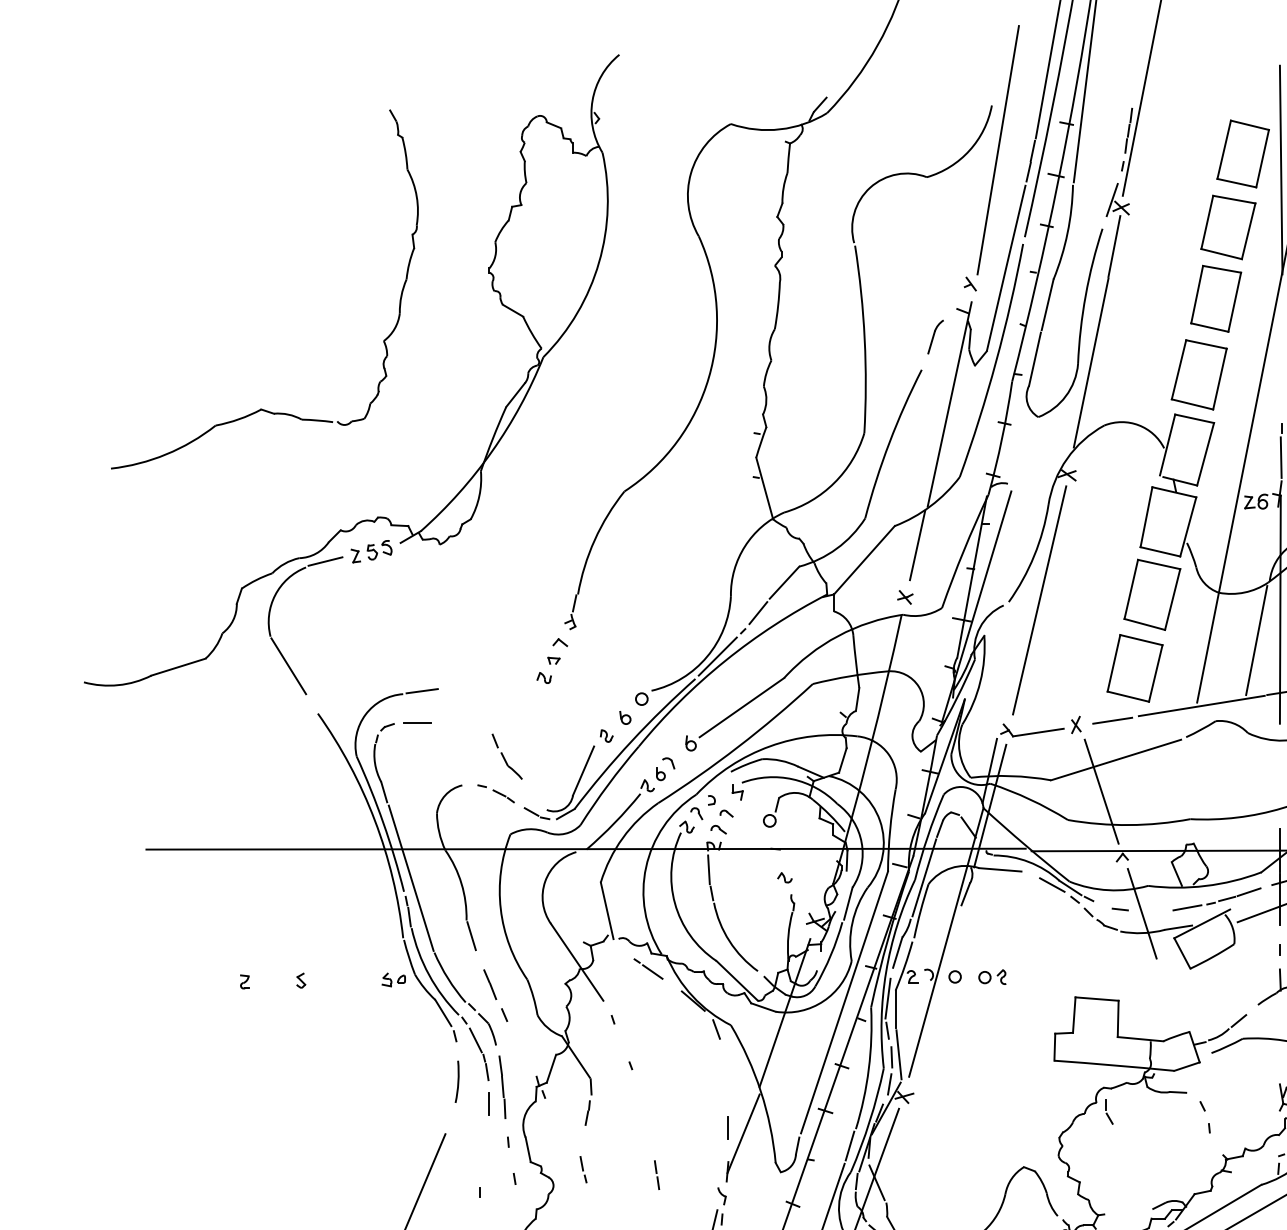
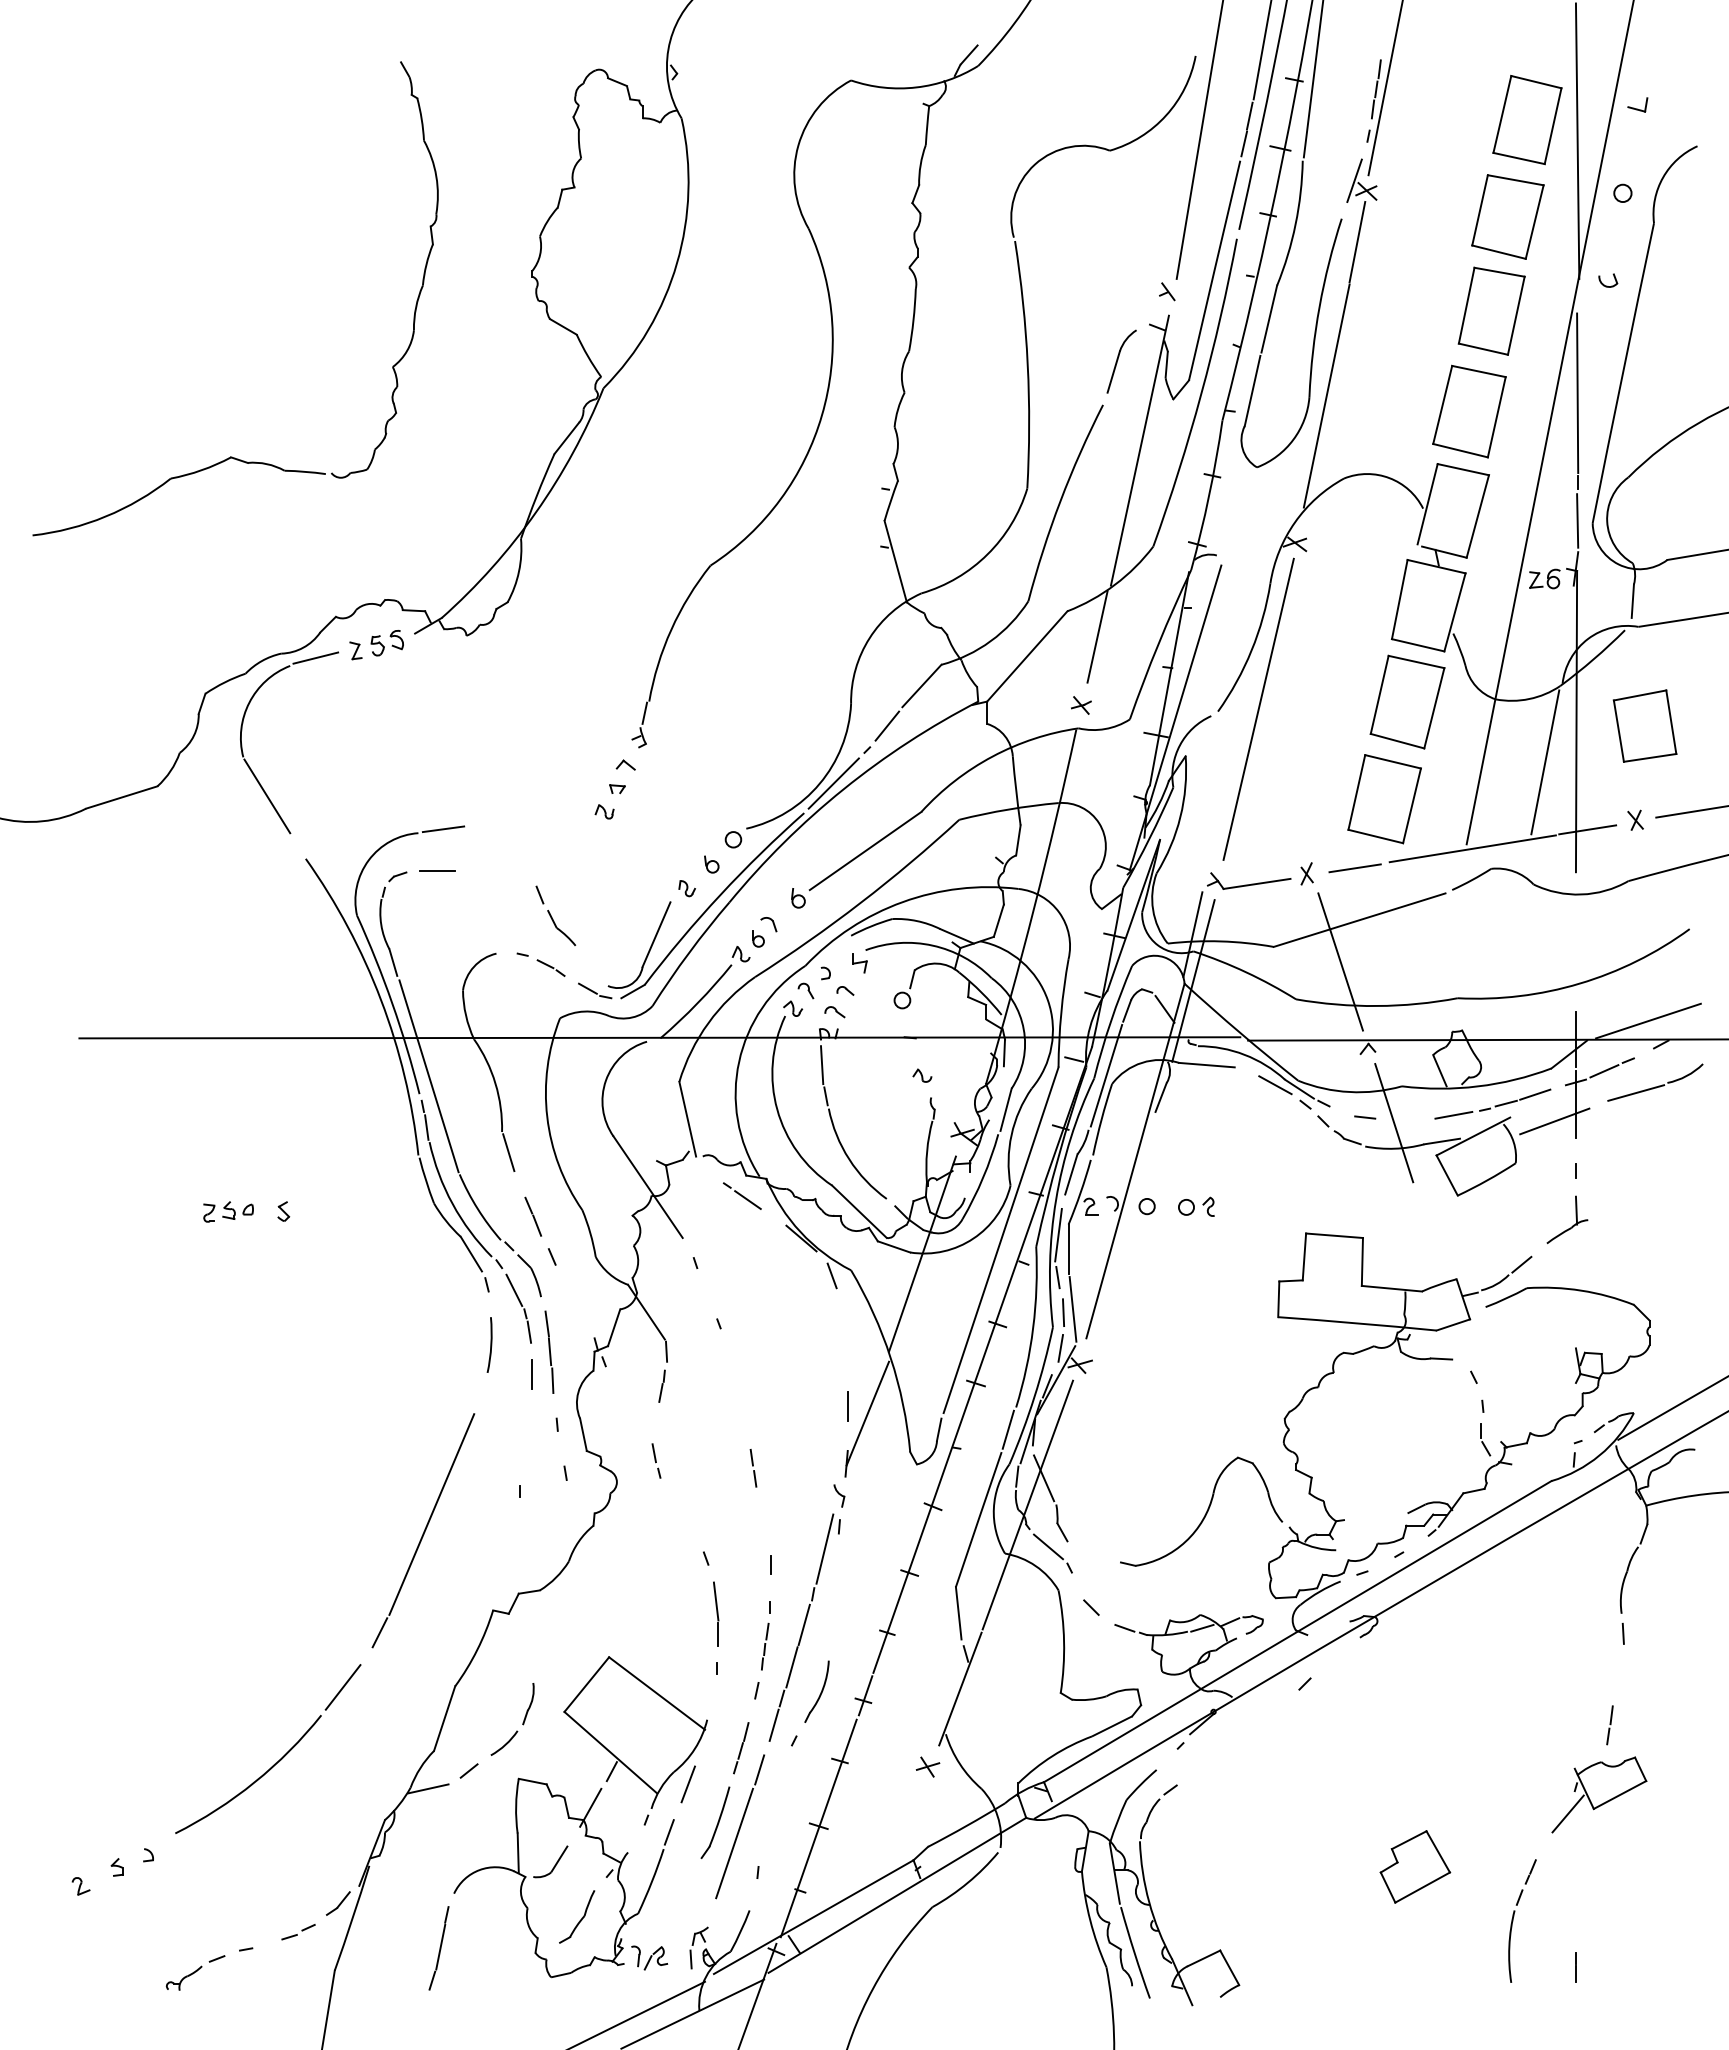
part: (935, 336) -> (1121, 361), size x1.43
line: (1281, 360) -> (1577, 392), added
part: (393, 979) -> (237, 1210), moved
part: (1109, 1111) -> (1485, 1439), moved

